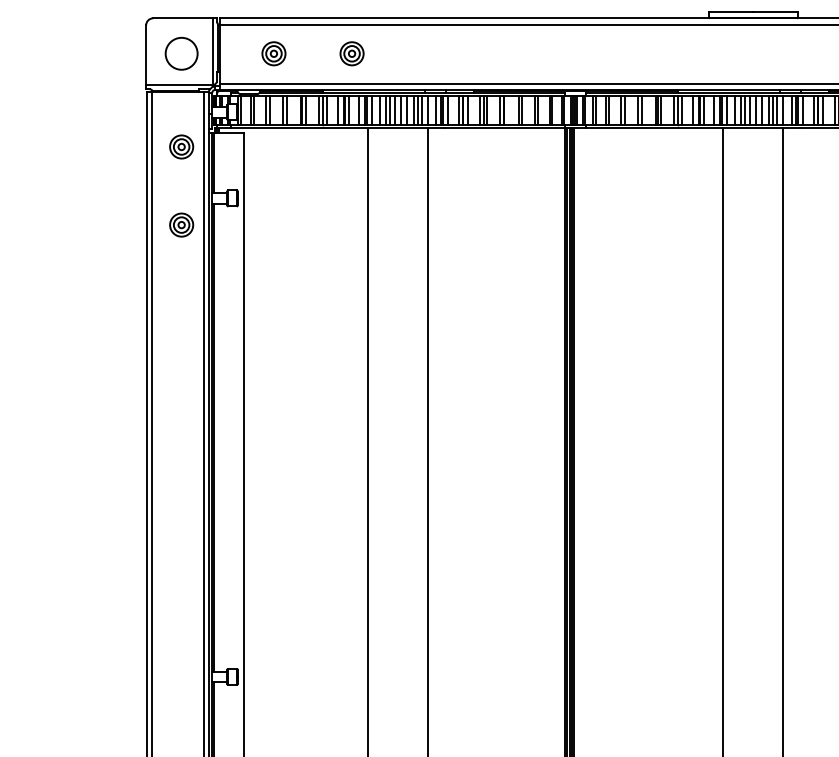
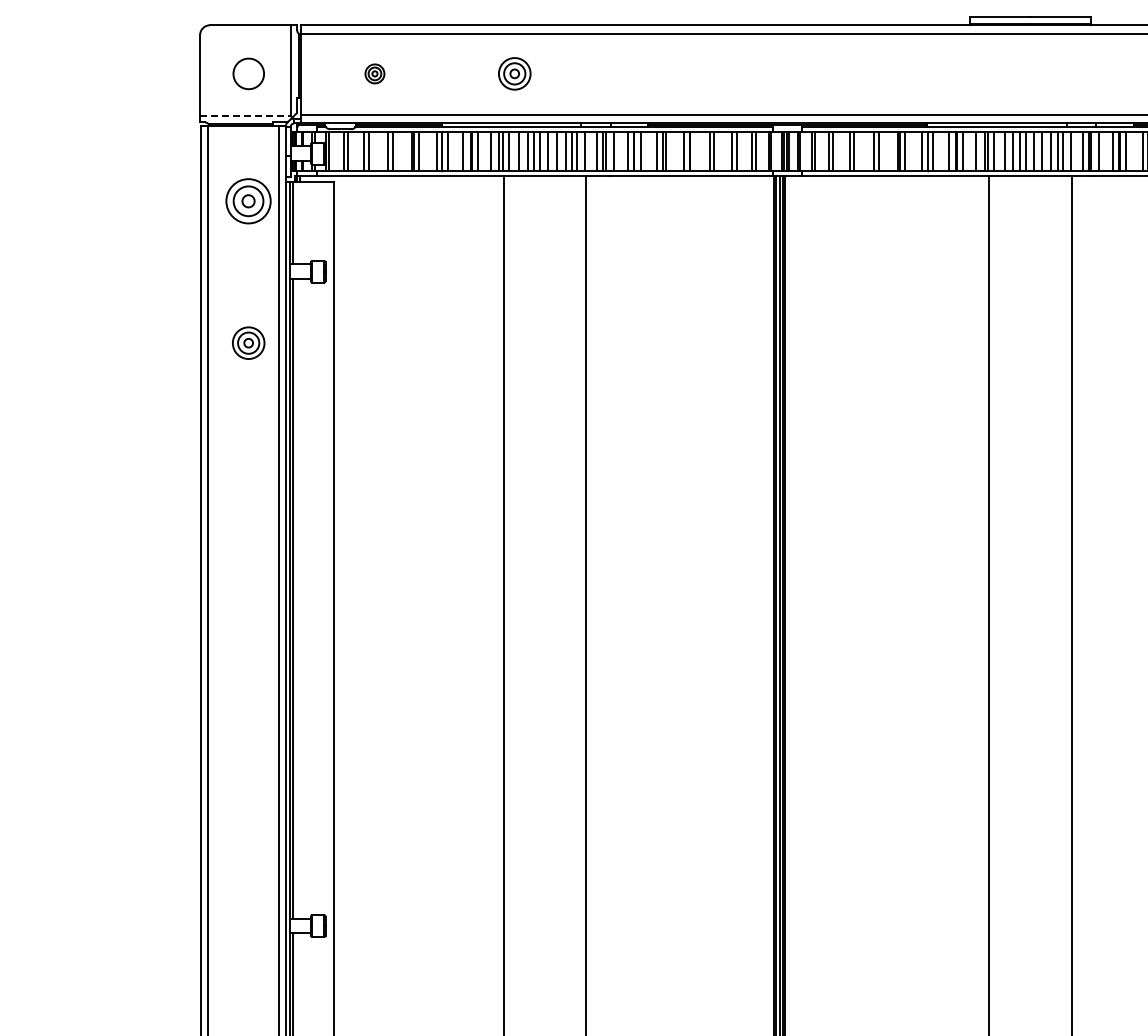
circle: (181, 53) -> (248, 73), size x0.7
part: (273, 53) -> (374, 73), size x0.6
part: (351, 53) -> (514, 73), moved
line: (179, 84) -> (245, 116), solid -> dashed
part: (181, 147) -> (248, 201), size x1.4
part: (181, 224) -> (248, 342), moved

